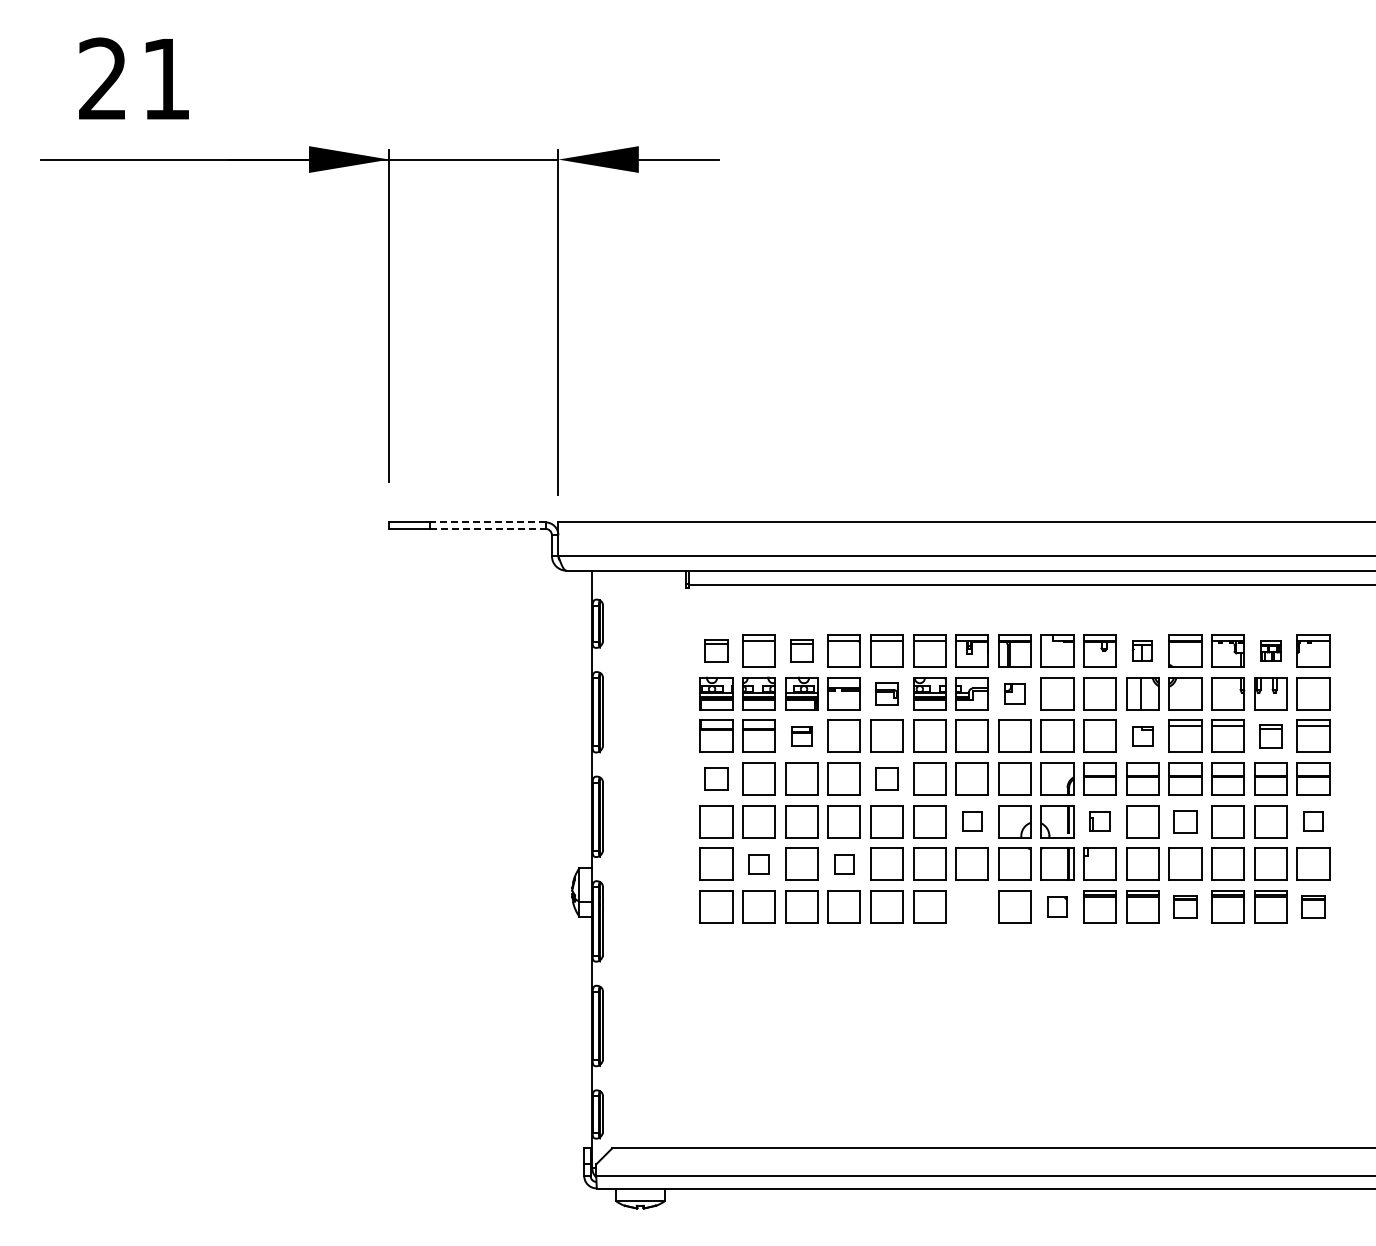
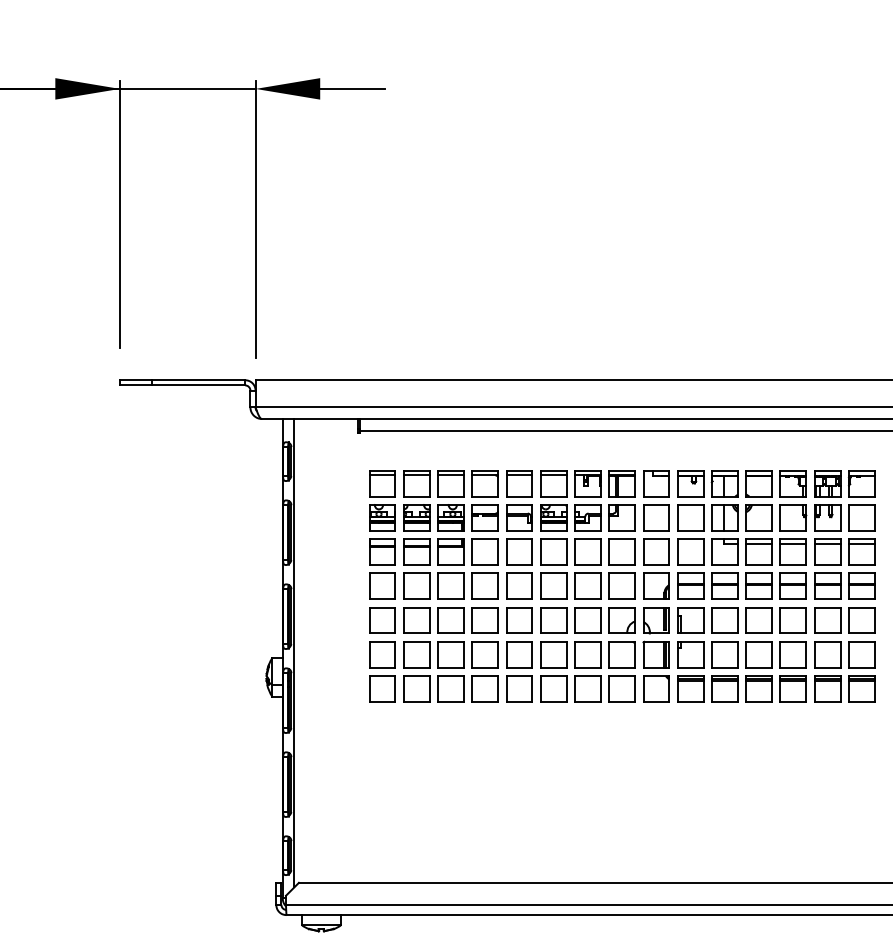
line: (487, 522) -> (198, 380), dashed -> solid
line: (487, 528) -> (198, 385), dashed -> solid
part: (716, 650) -> (382, 483), size x1.43
part: (801, 650) -> (450, 483), size x1.43
part: (1142, 650) -> (724, 483), size x1.67
part: (1270, 650) -> (827, 483), size x1.67
part: (886, 693) -> (519, 517), size x1.43
part: (1014, 693) -> (621, 517), size x1.67
part: (801, 735) -> (450, 551), size x1.67
part: (1142, 735) -> (724, 551), size x1.67
part: (1270, 735) -> (827, 551), size x1.43
part: (716, 778) -> (382, 585), size x1.43
part: (886, 778) -> (519, 585), size x1.43
part: (971, 821) -> (587, 620), size x1.67
part: (1099, 821) -> (690, 620), size x1.67
part: (1185, 821) -> (759, 620), size x1.43
part: (1313, 821) -> (861, 620), size x1.67
line: (606, 861) -> (294, 652), added
part: (758, 863) -> (416, 654), size x1.67
part: (843, 863) -> (484, 654), size x1.67
part: (971, 906) -> (587, 688), added
part: (1057, 906) -> (656, 688), size x1.67
part: (1185, 906) -> (759, 688), size x1.43
part: (1313, 906) -> (861, 688), size x1.43

